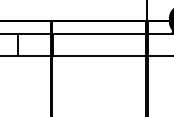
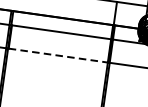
line: (99, 56) -> (58, 55), solid -> dashed

